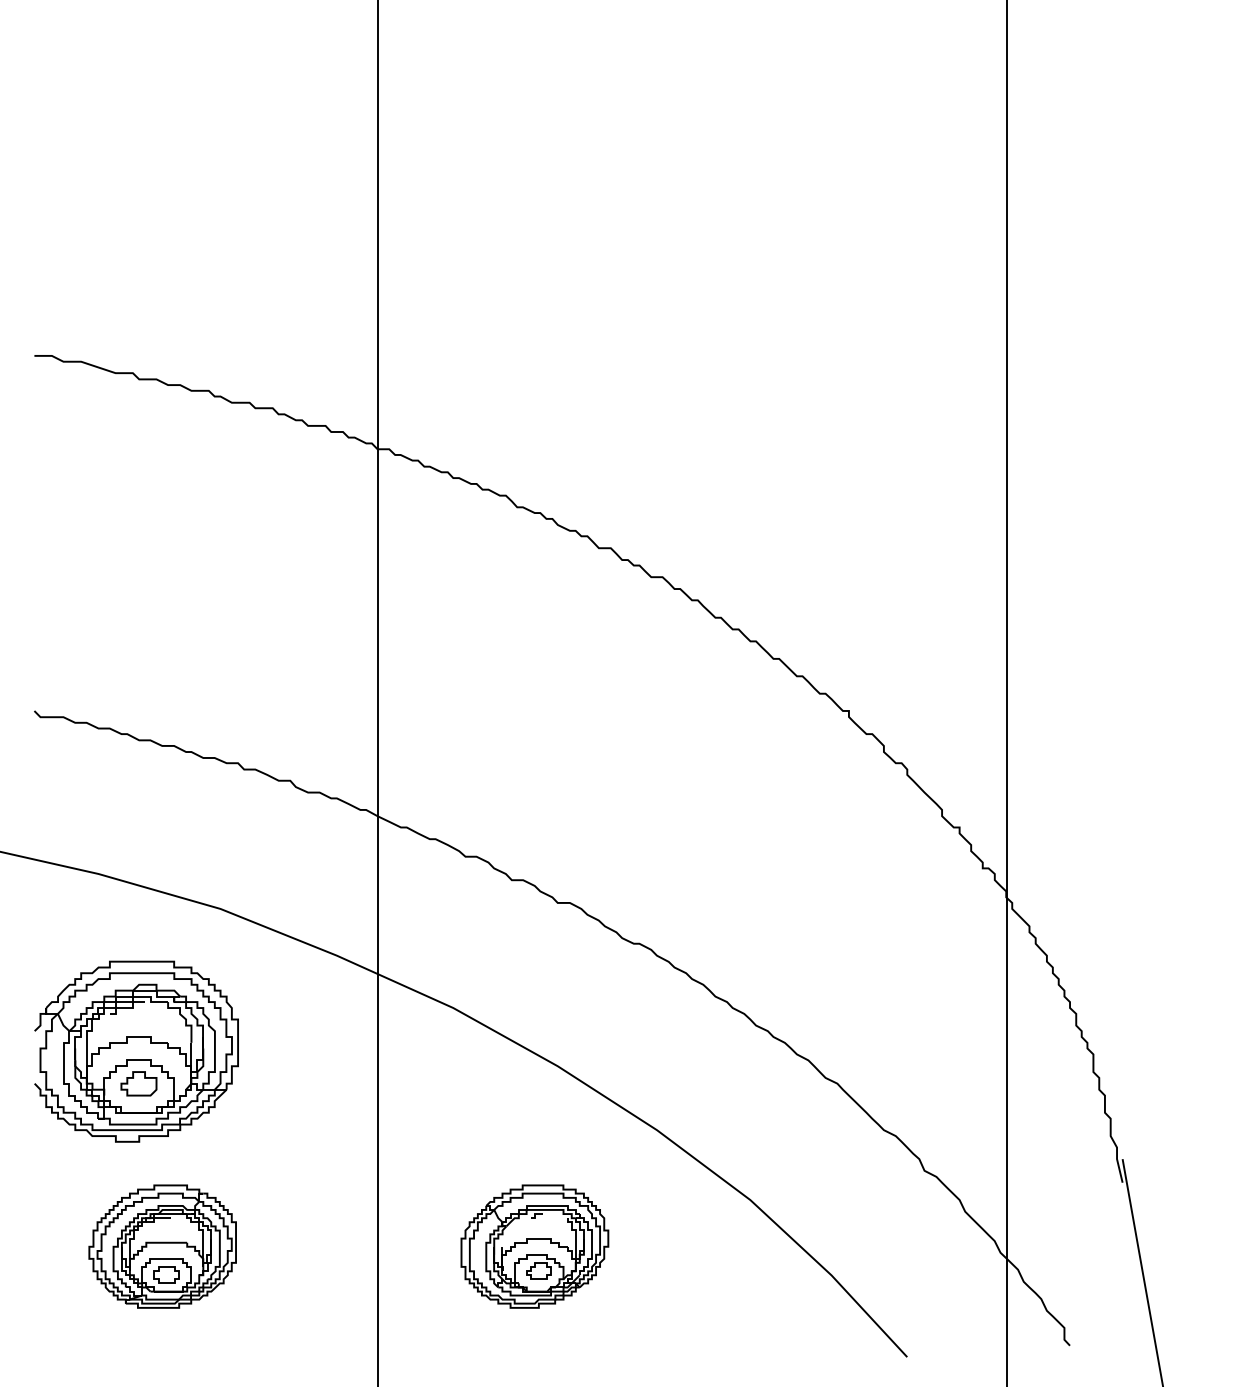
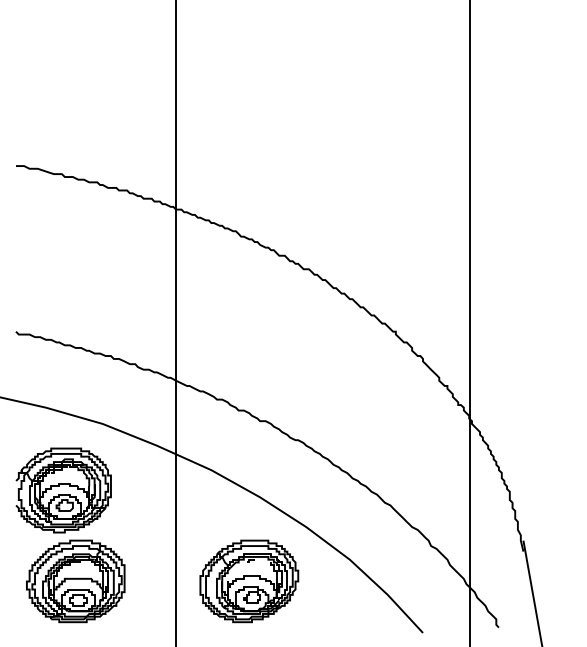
part: (161, 1246) -> (75, 581), size x1.43
part: (535, 1246) -> (249, 581), size x1.43

